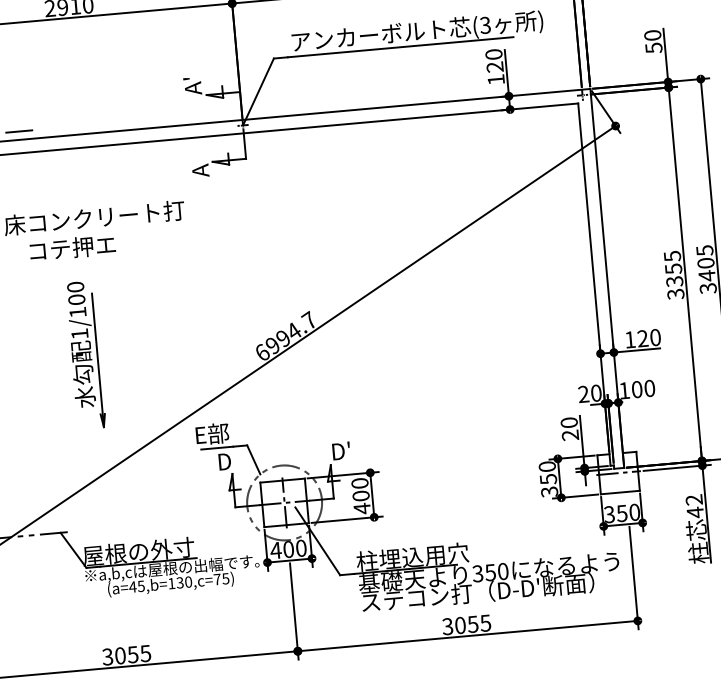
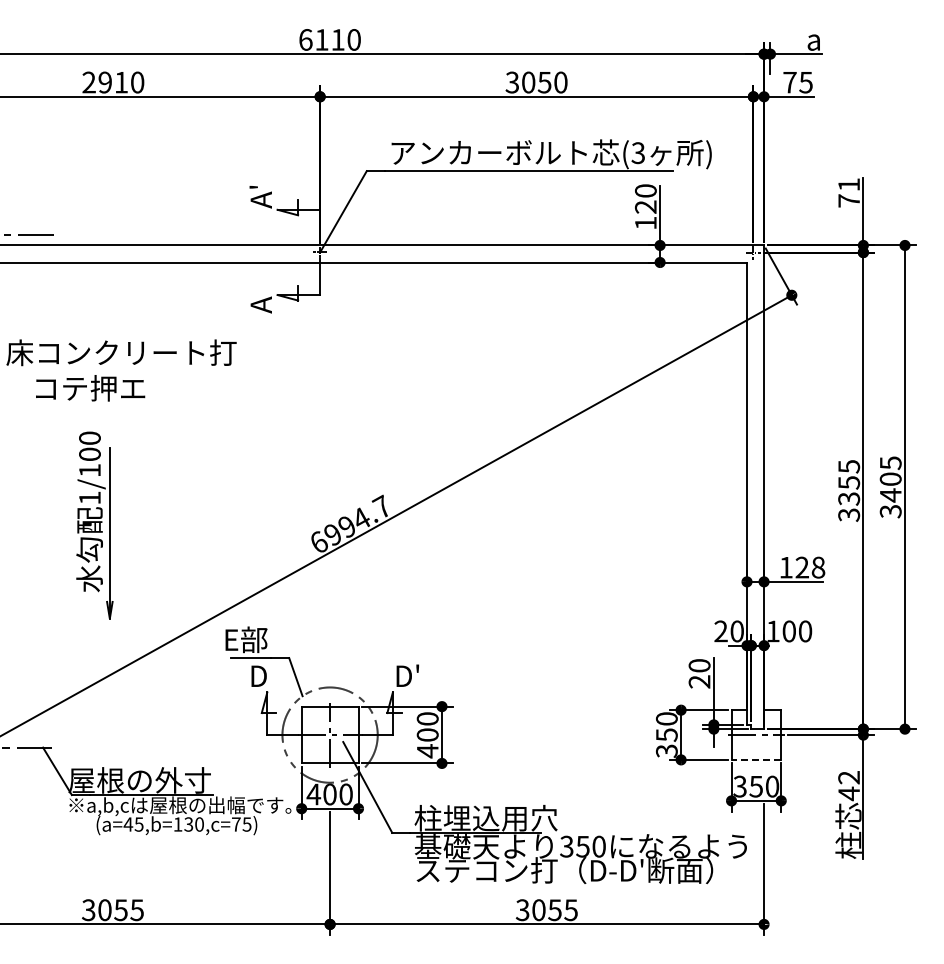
text: (653, 41) -> (849, 192), 50 -> 71
text: (655, 337) -> (818, 567), 120 -> 128
line: (620, 492) -> (756, 759), solid -> dashed

